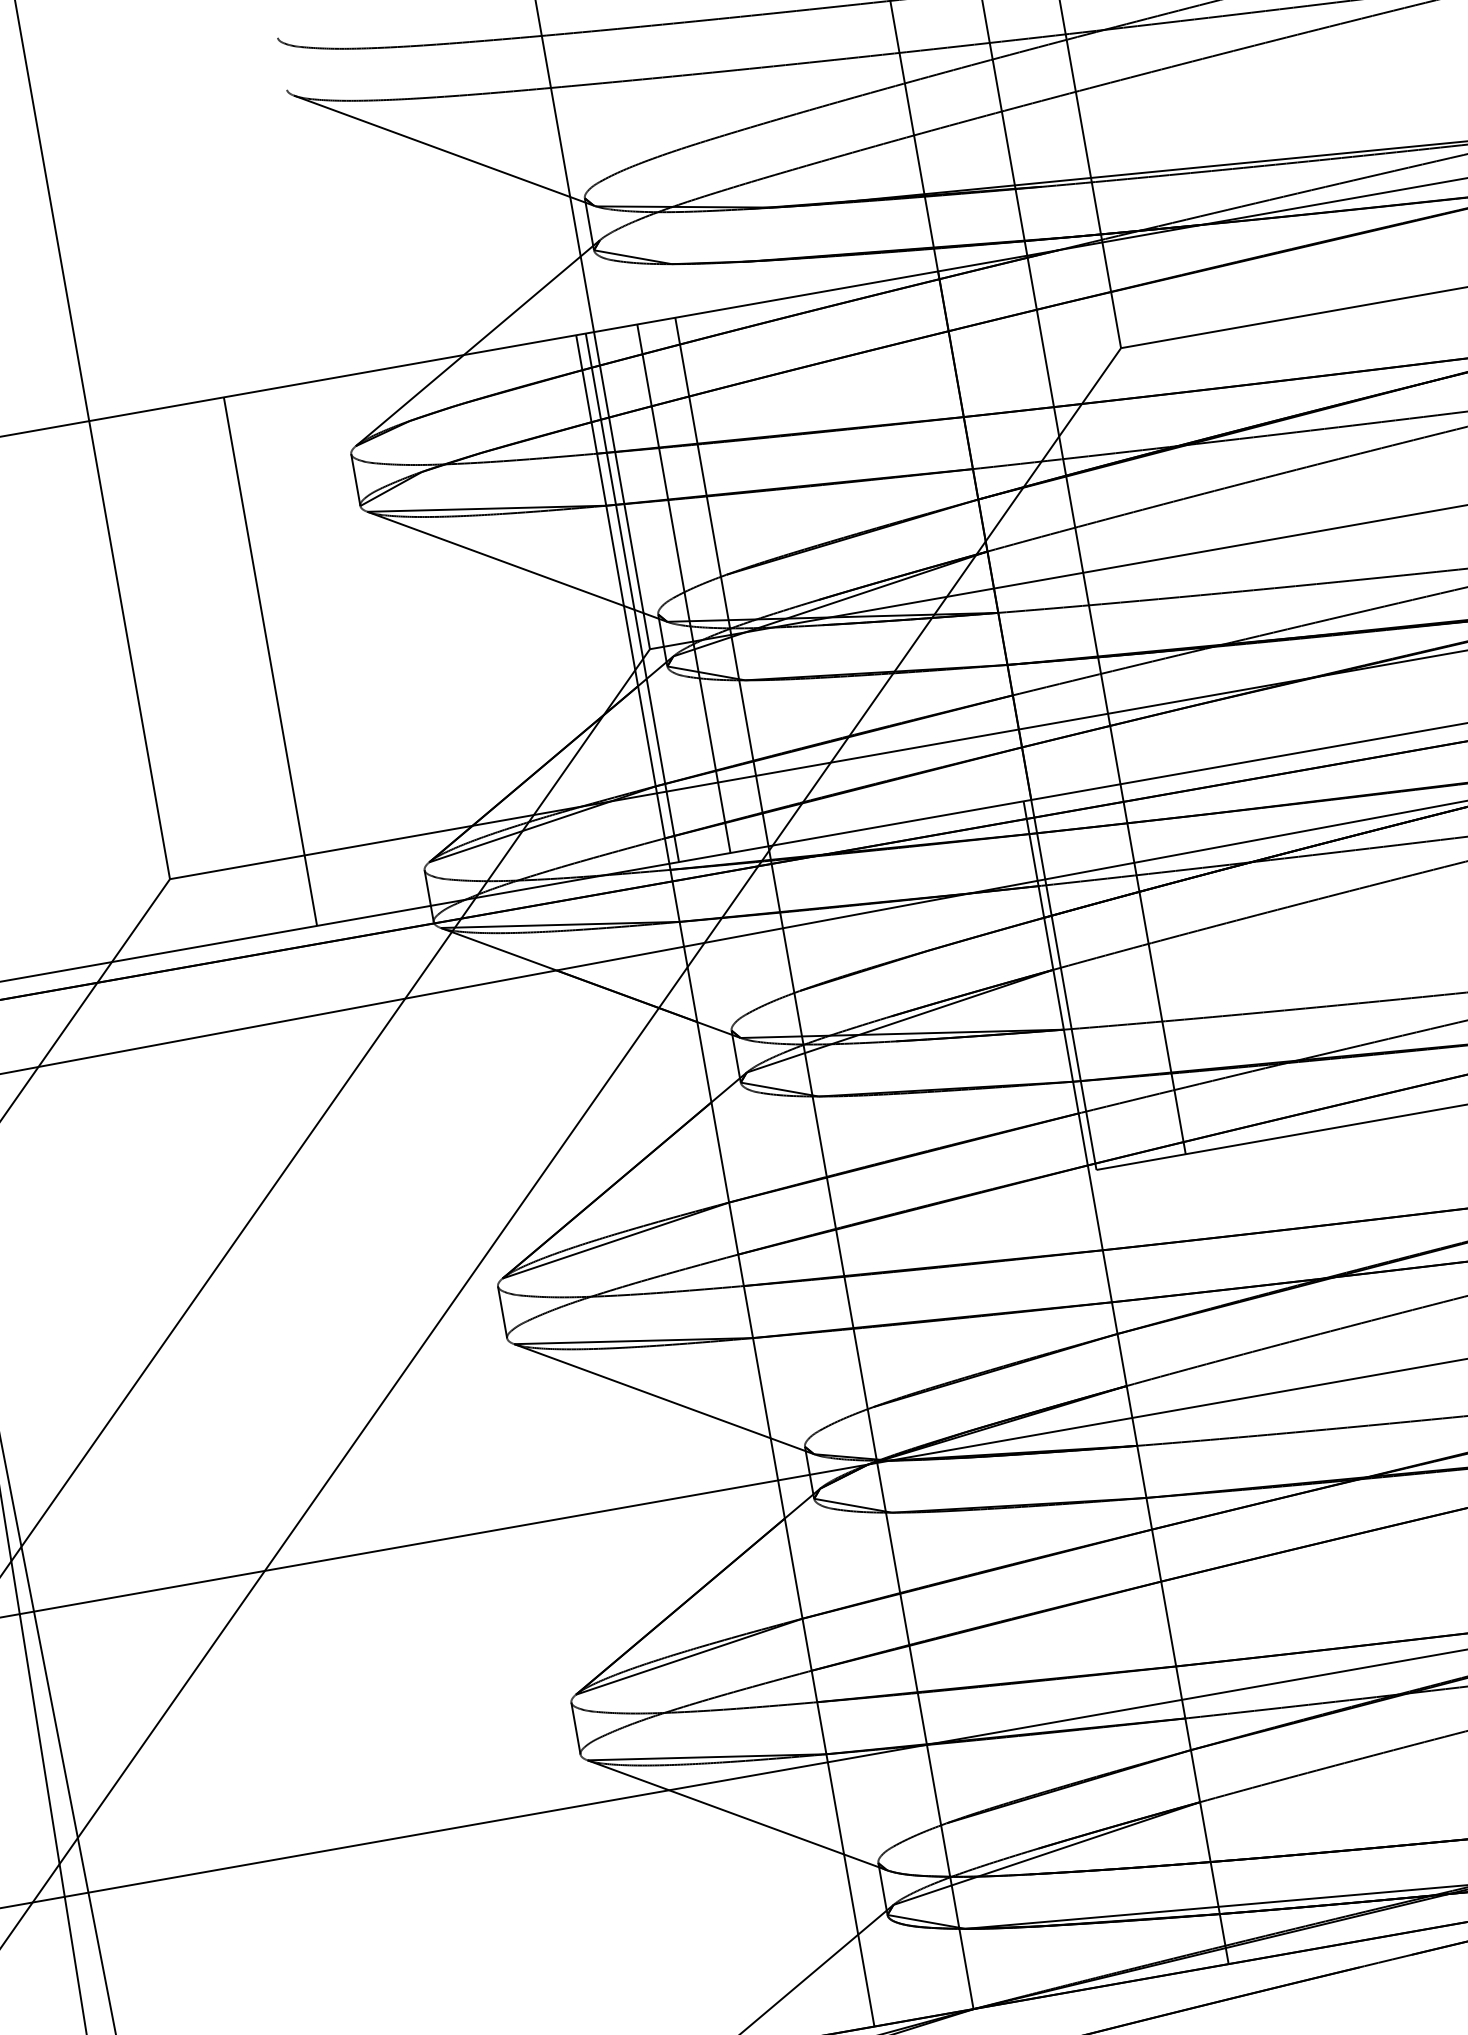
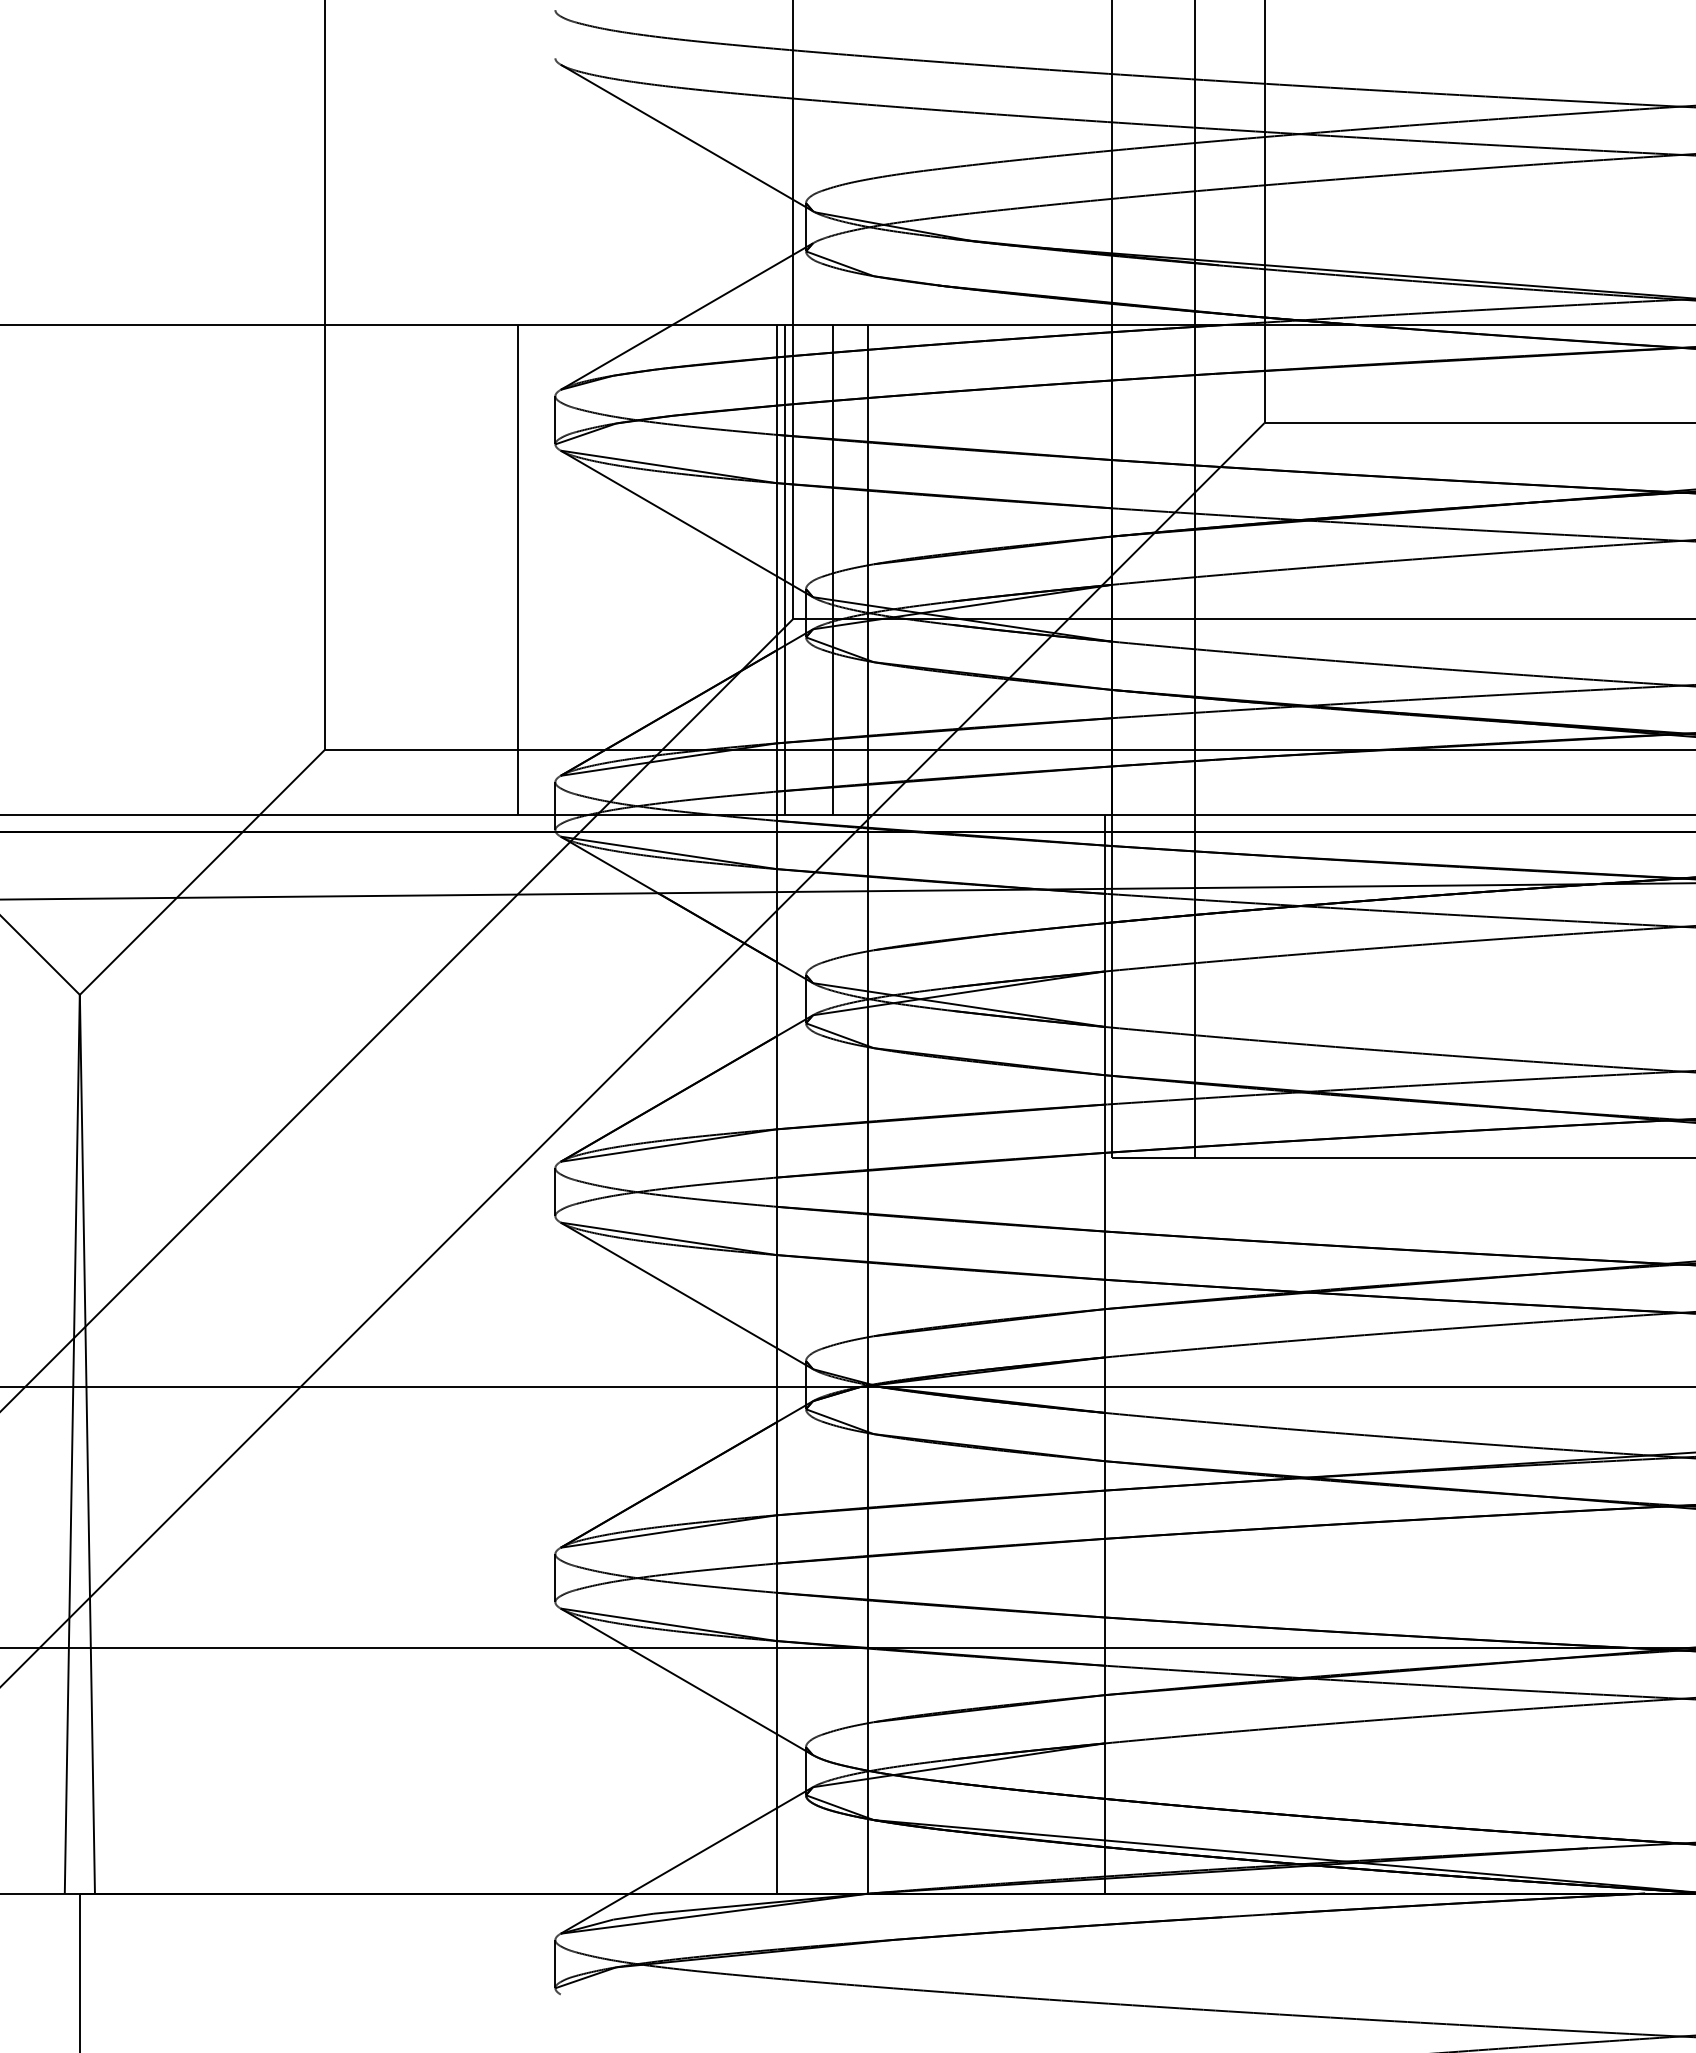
line: (270, 662) -> (517, 570), moved

